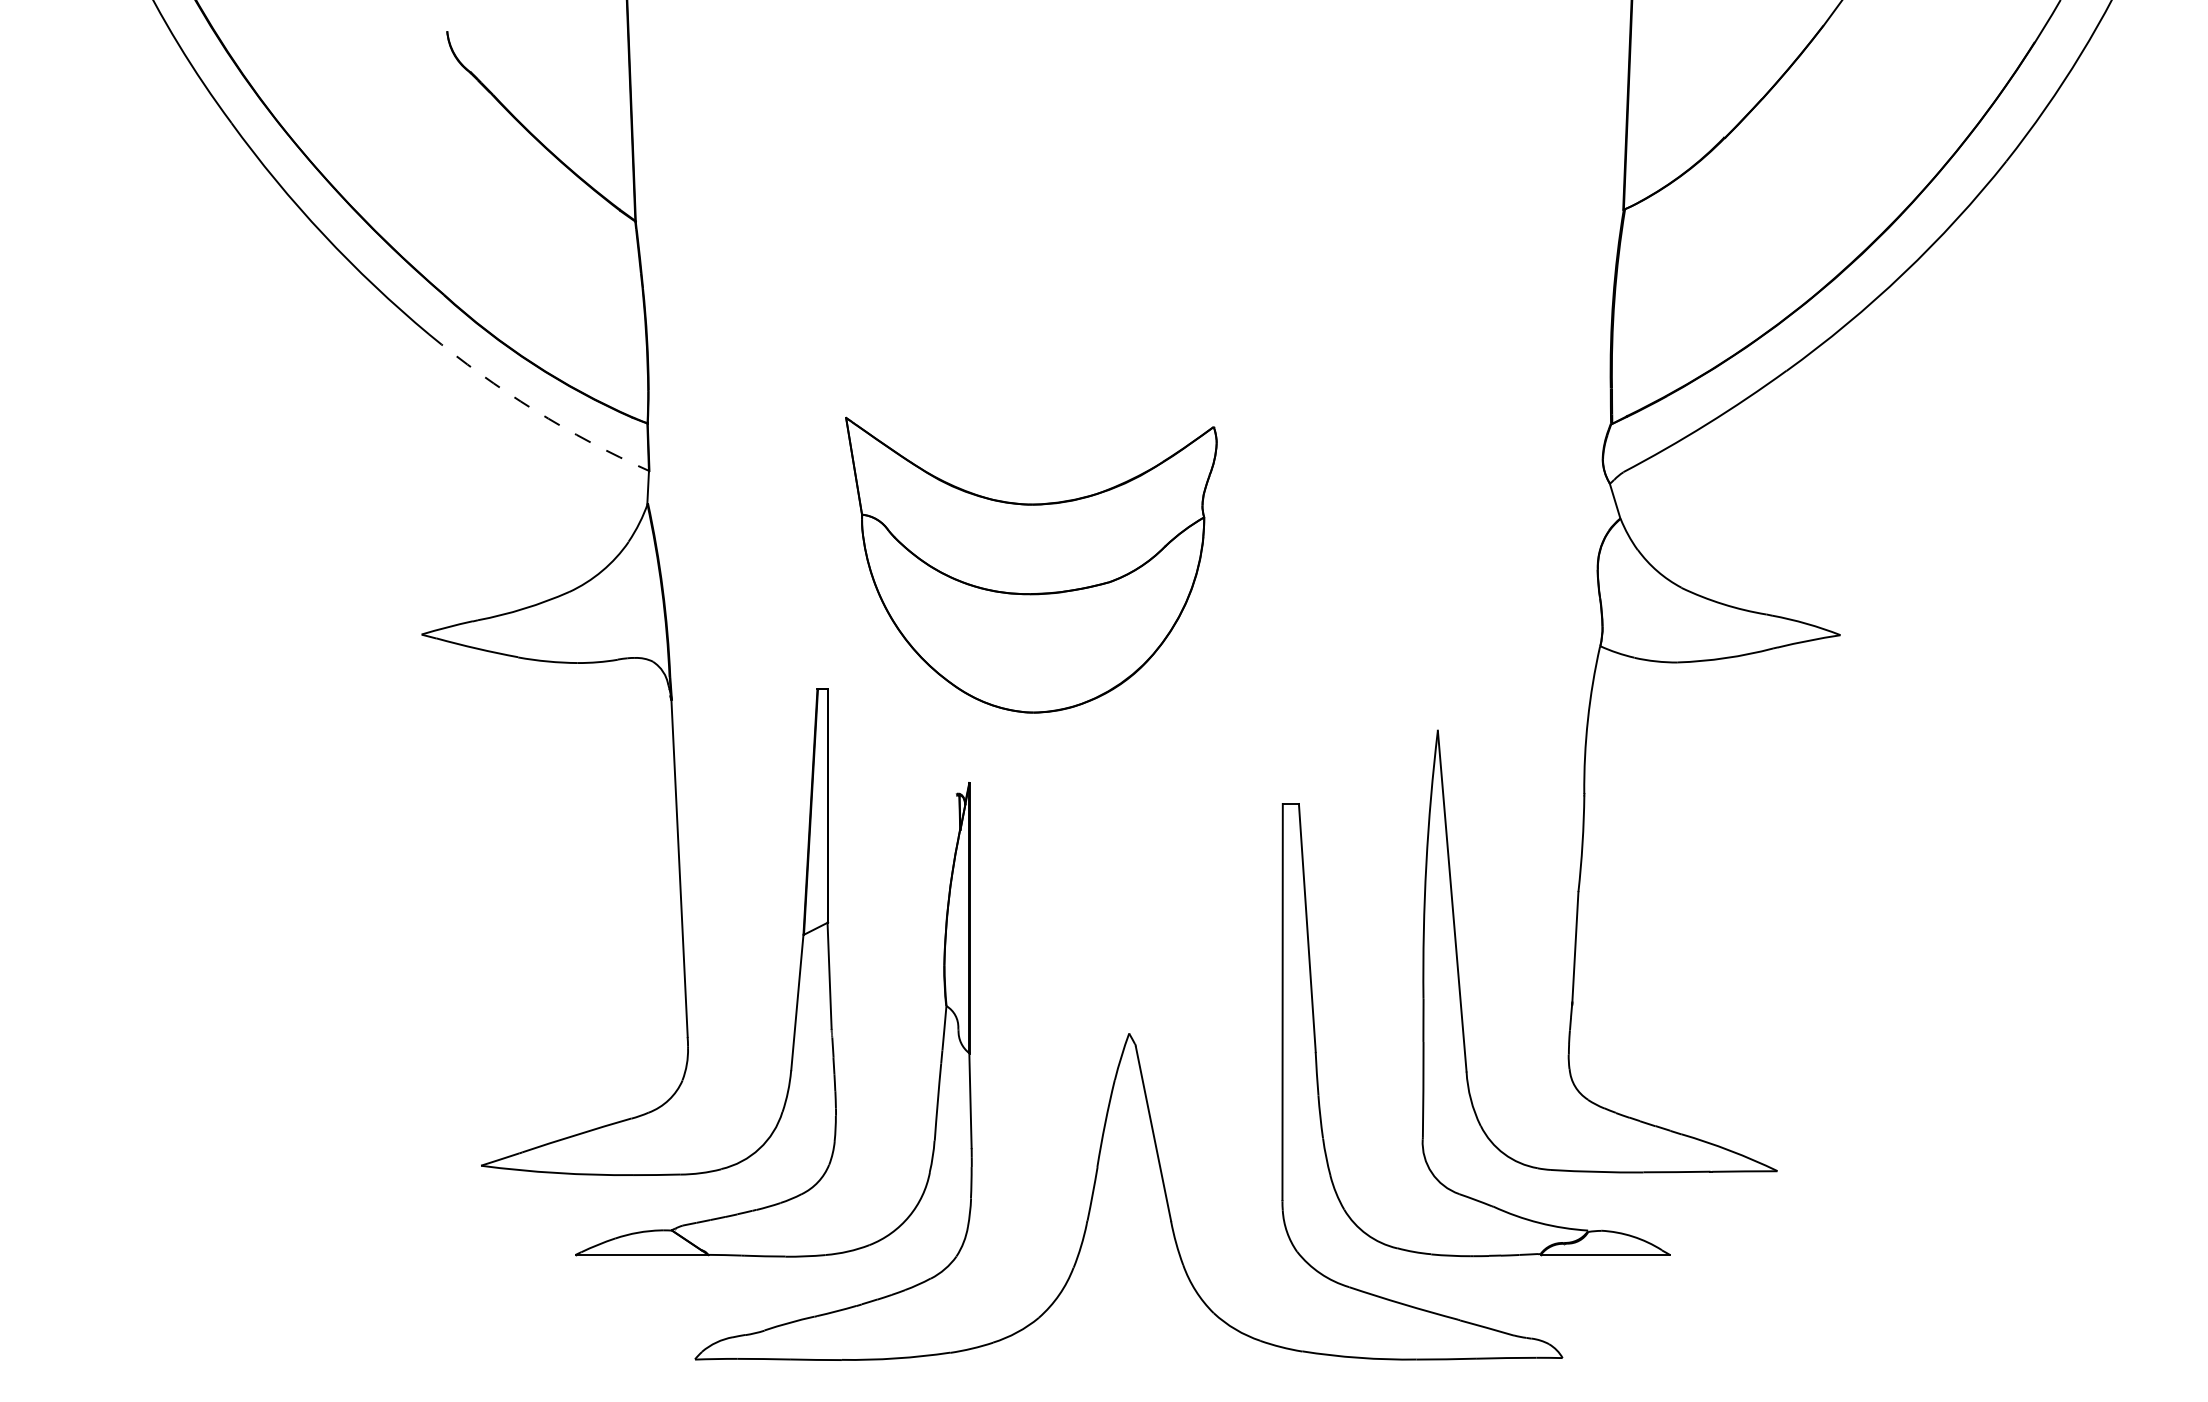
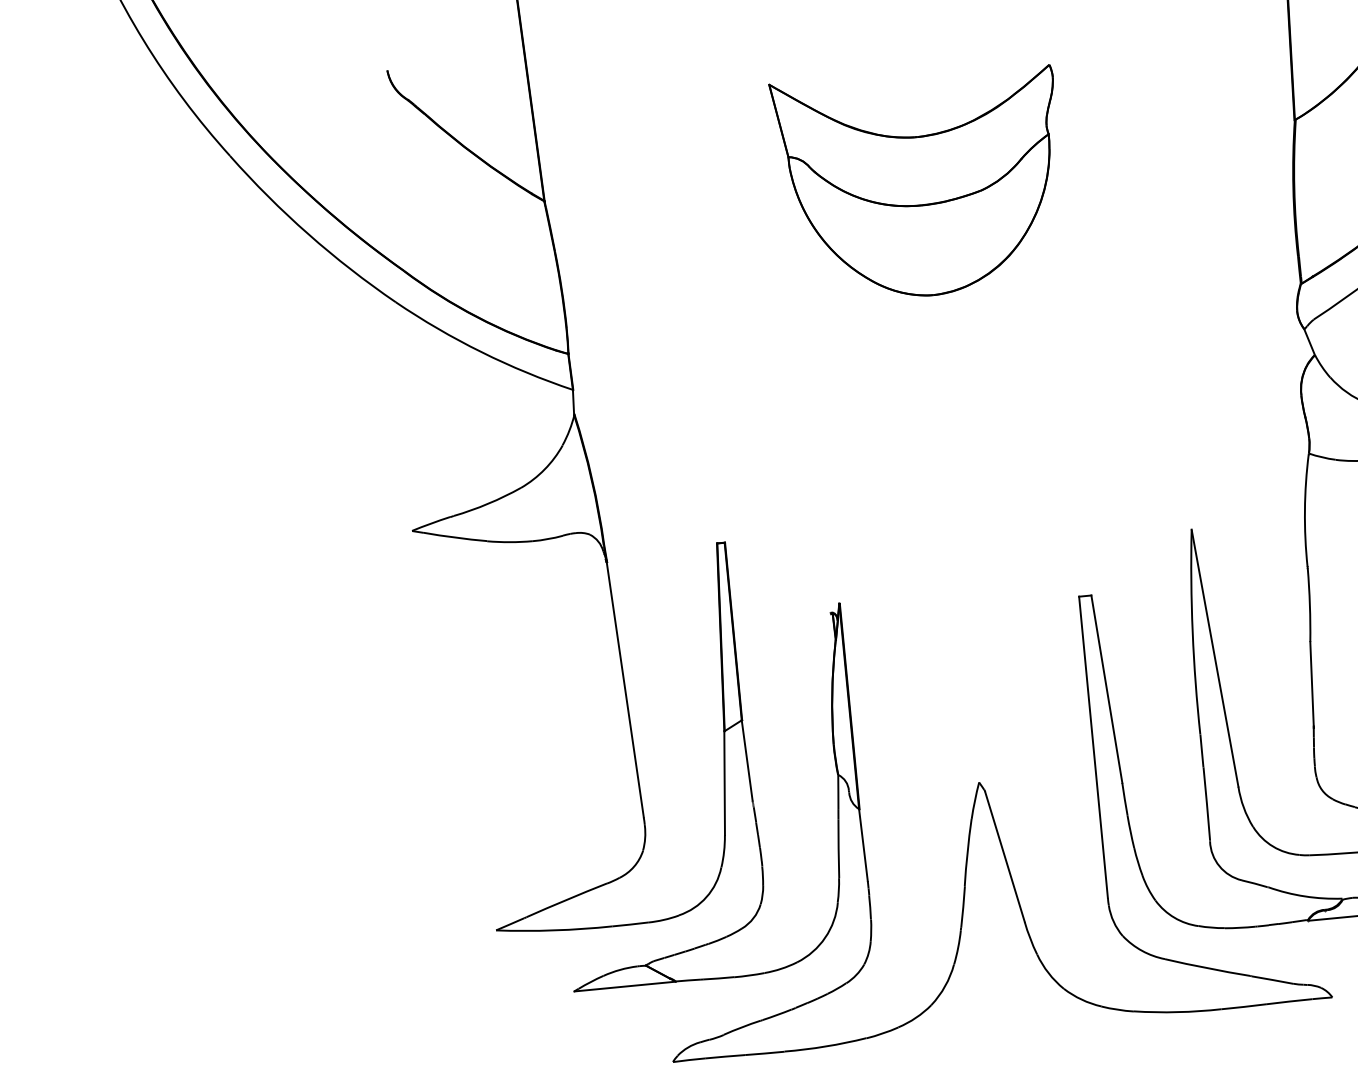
arc: (534, 410) -> (481, 352), dashed -> solid
part: (1031, 564) -> (920, 182), moved

